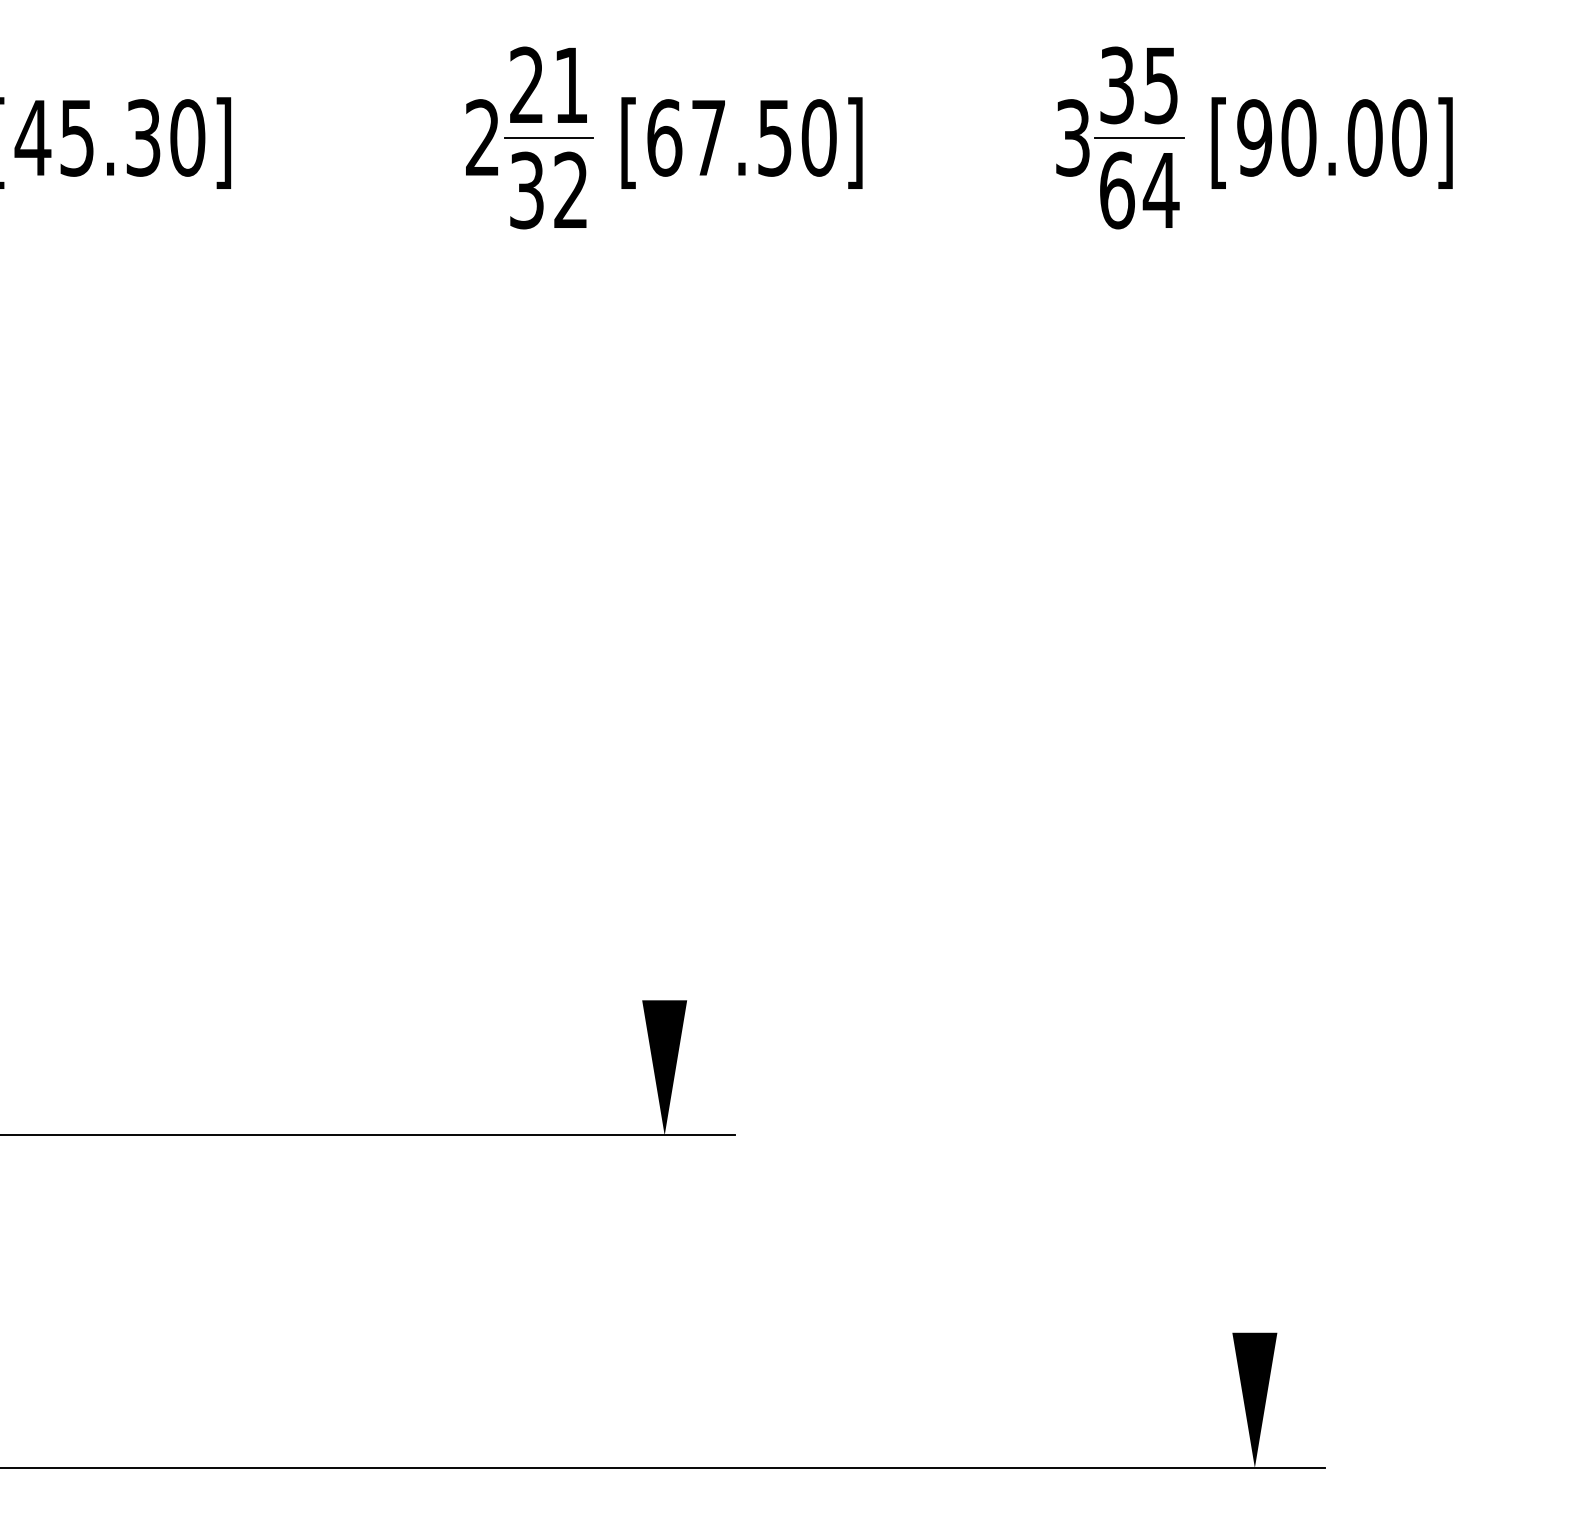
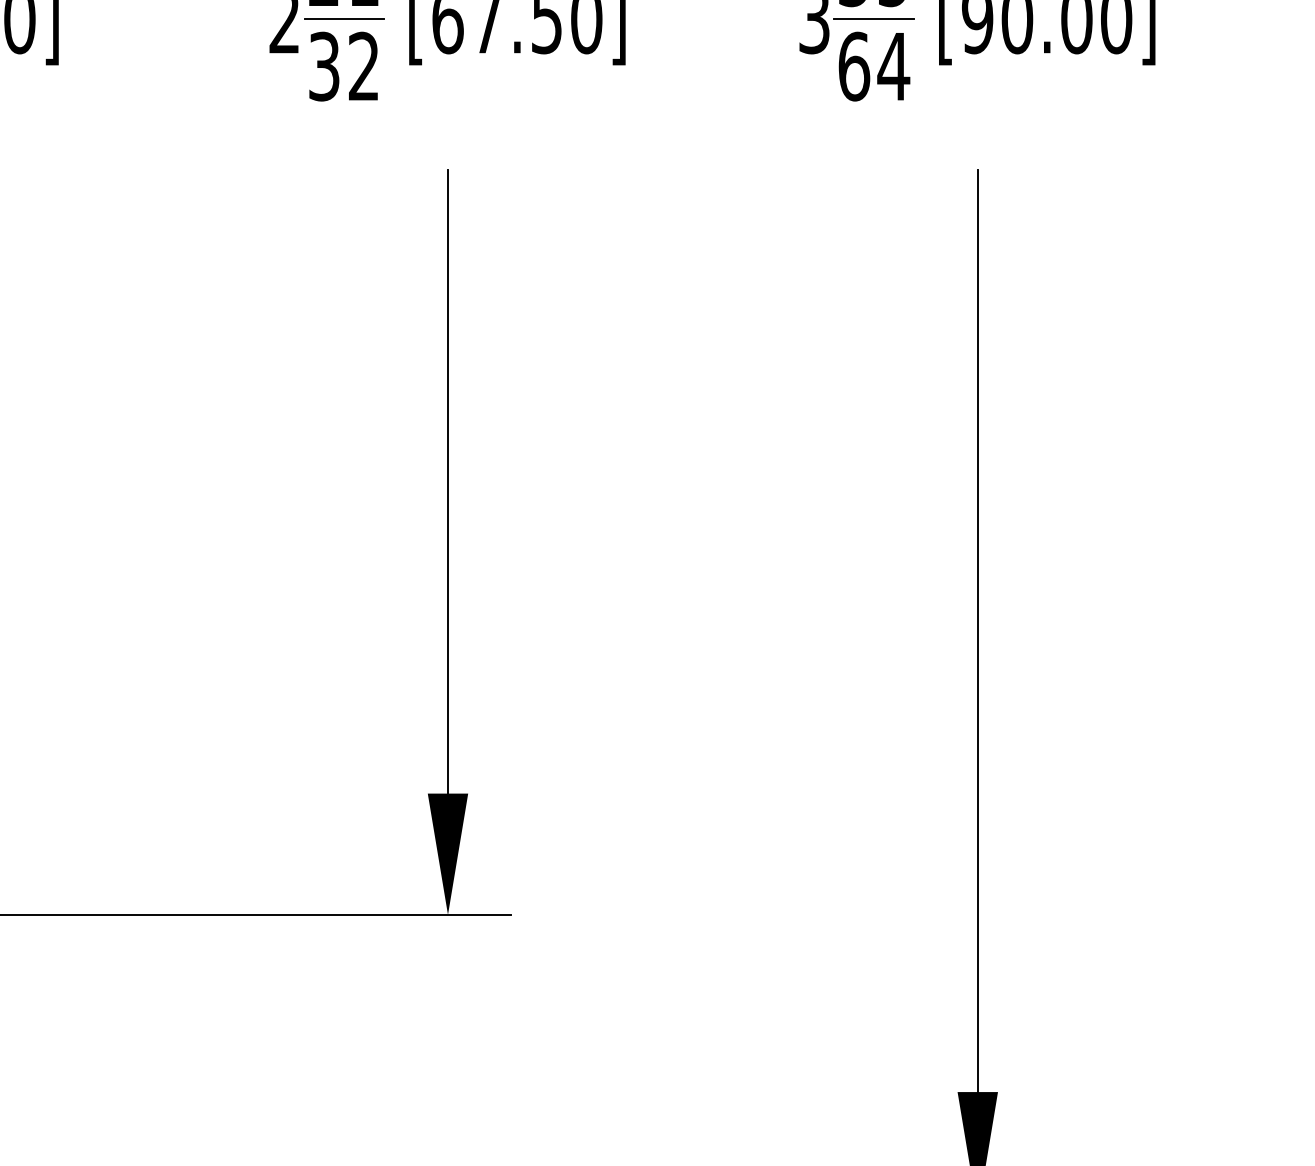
line: (664, 652) -> (447, 481), added
line: (1254, 818) -> (977, 630), added

